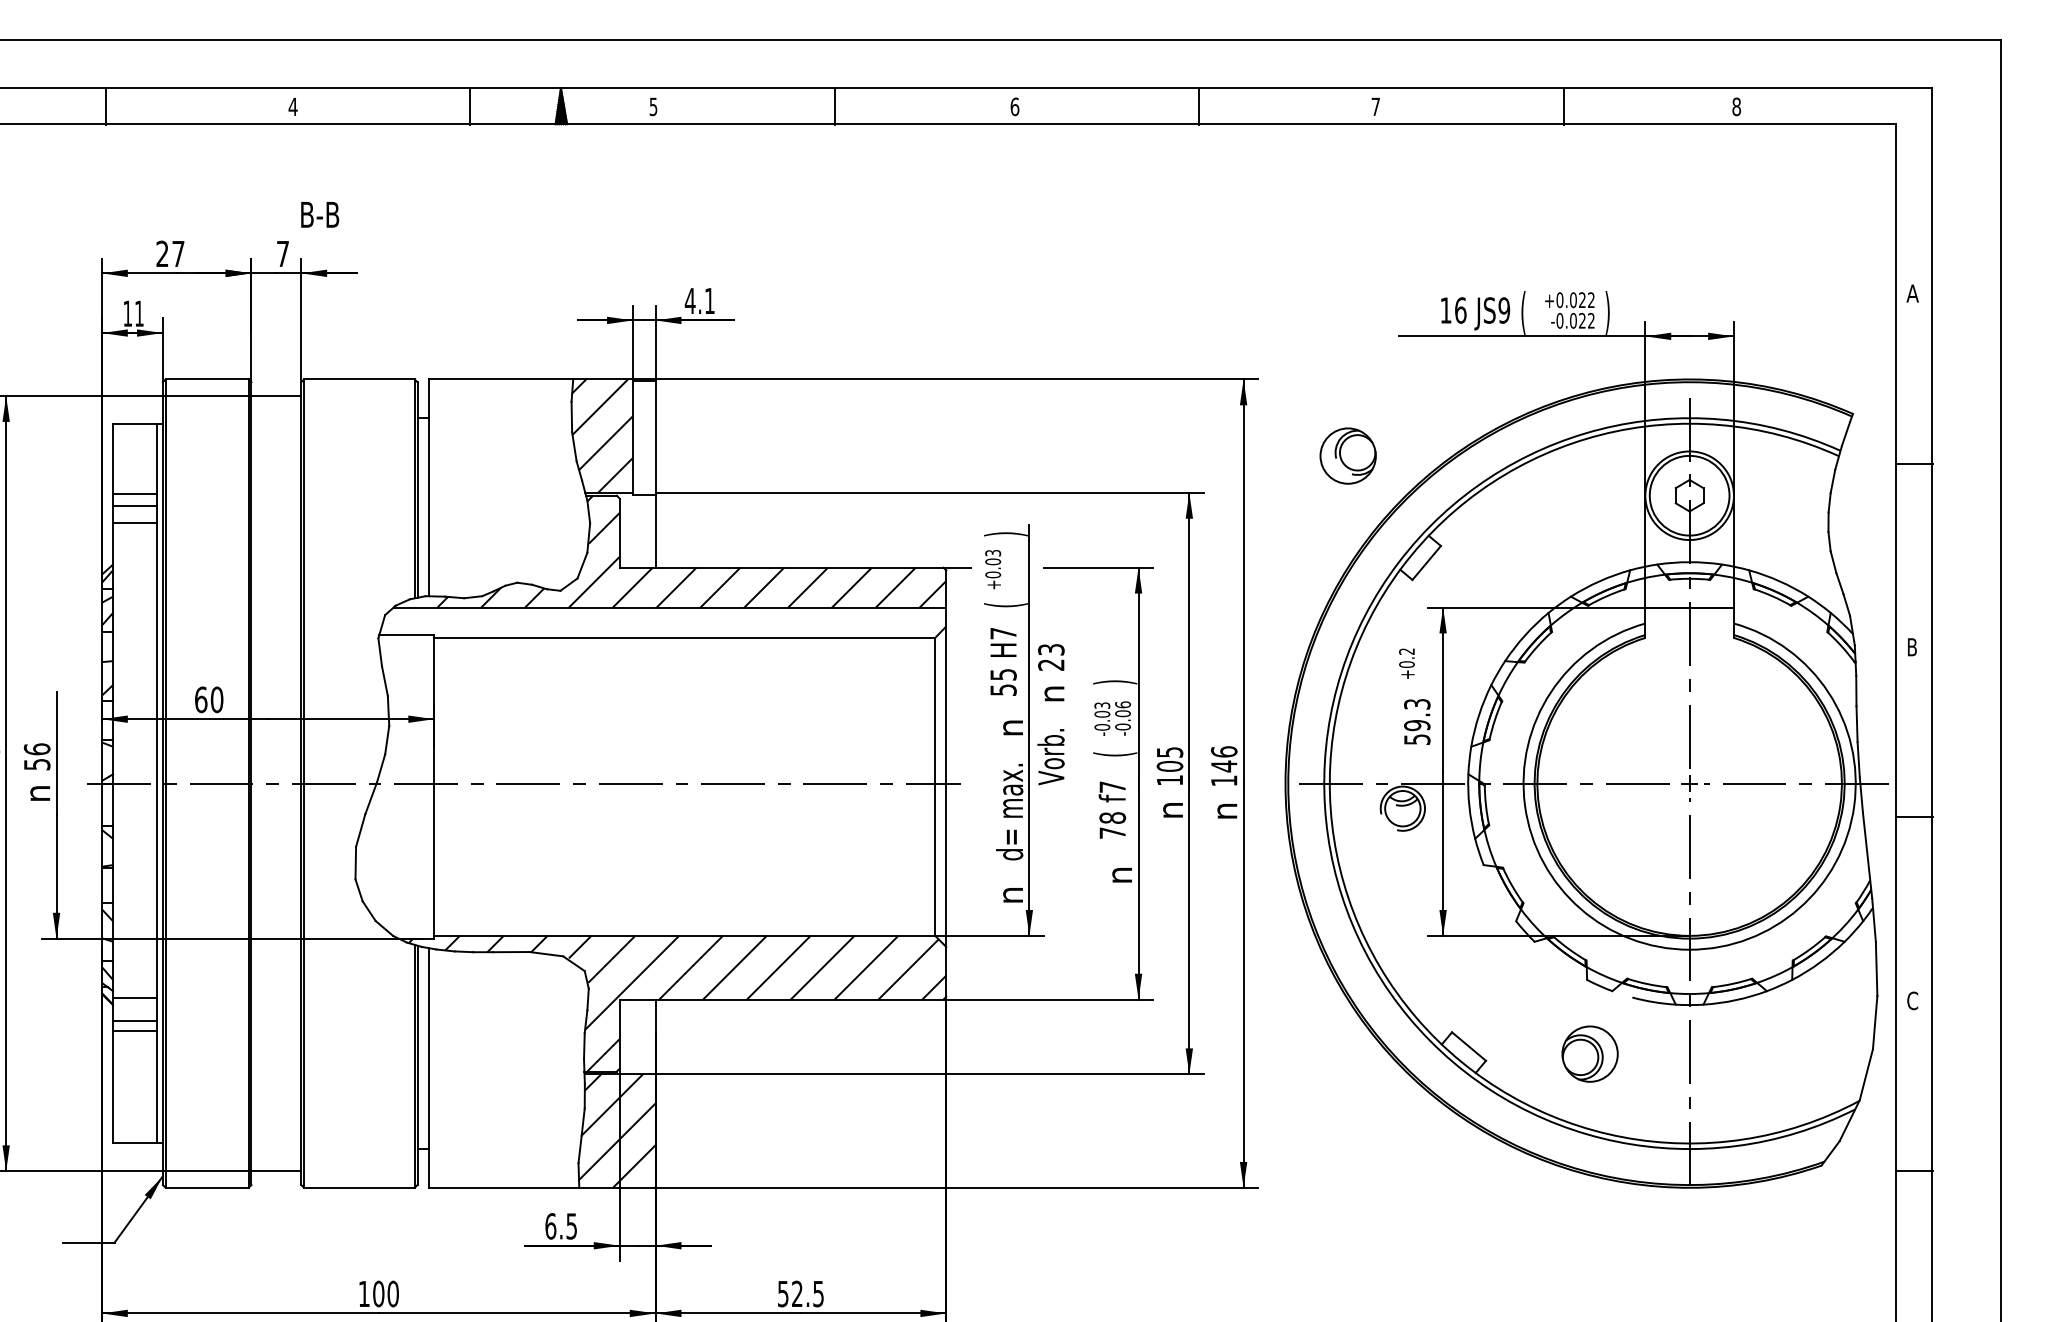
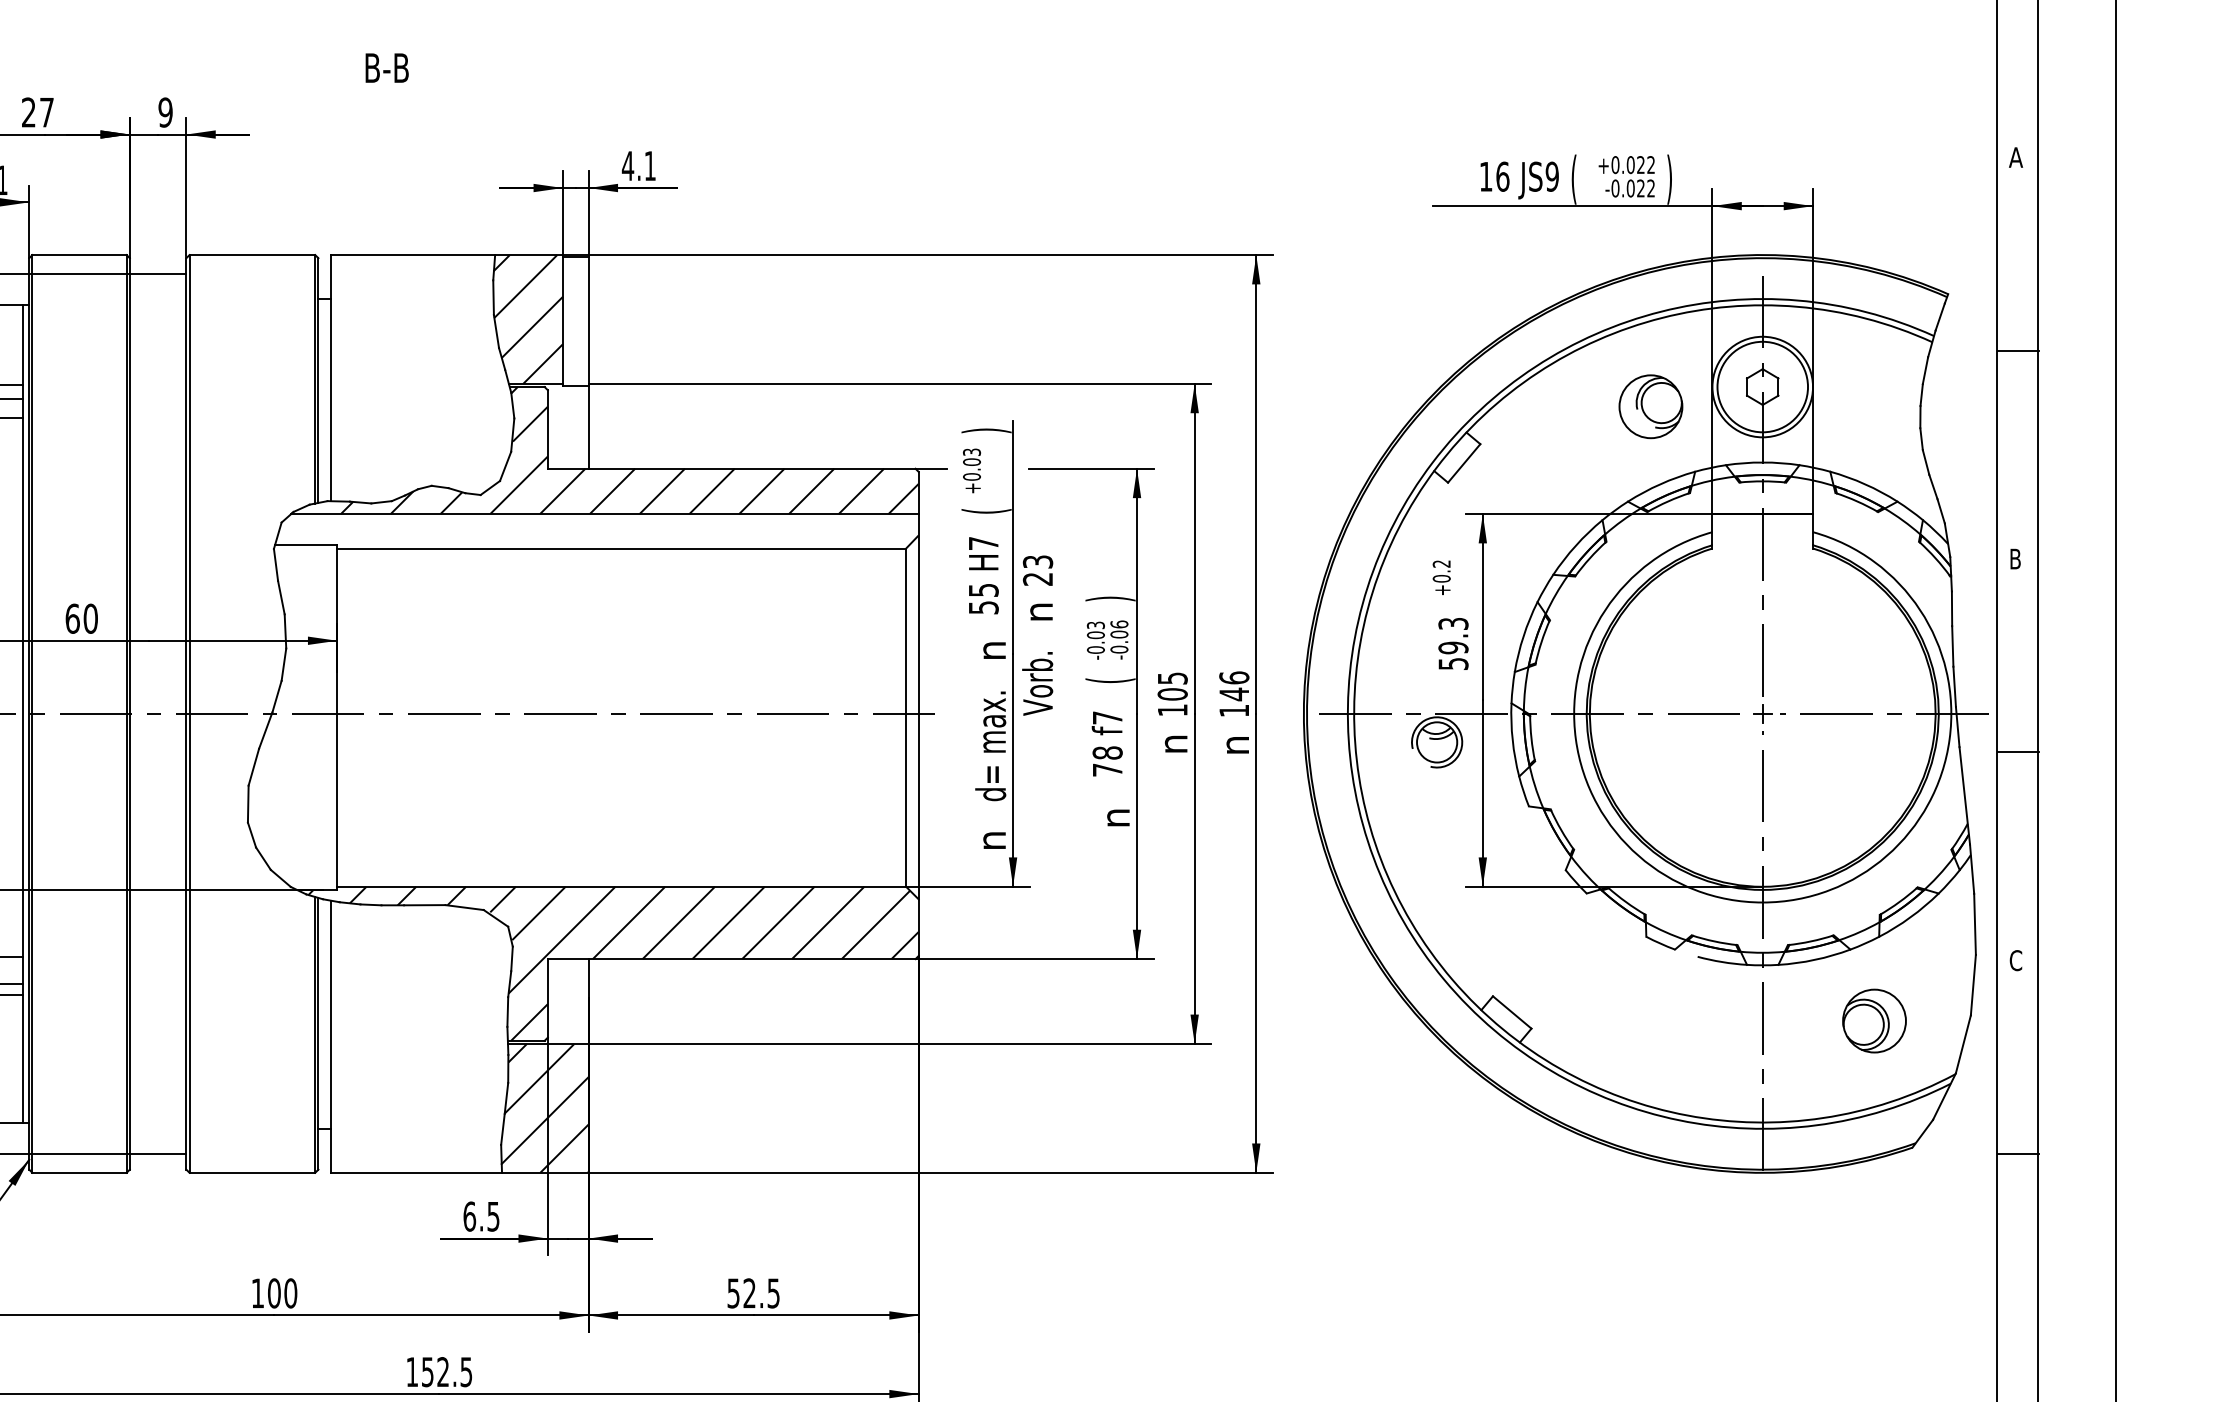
text: (320, 214) -> (387, 67), moved
text: (282, 253) -> (165, 112), 7 -> 9
part: (1347, 455) -> (1650, 406), moved
part: (1589, 1053) -> (1873, 1020), moved

